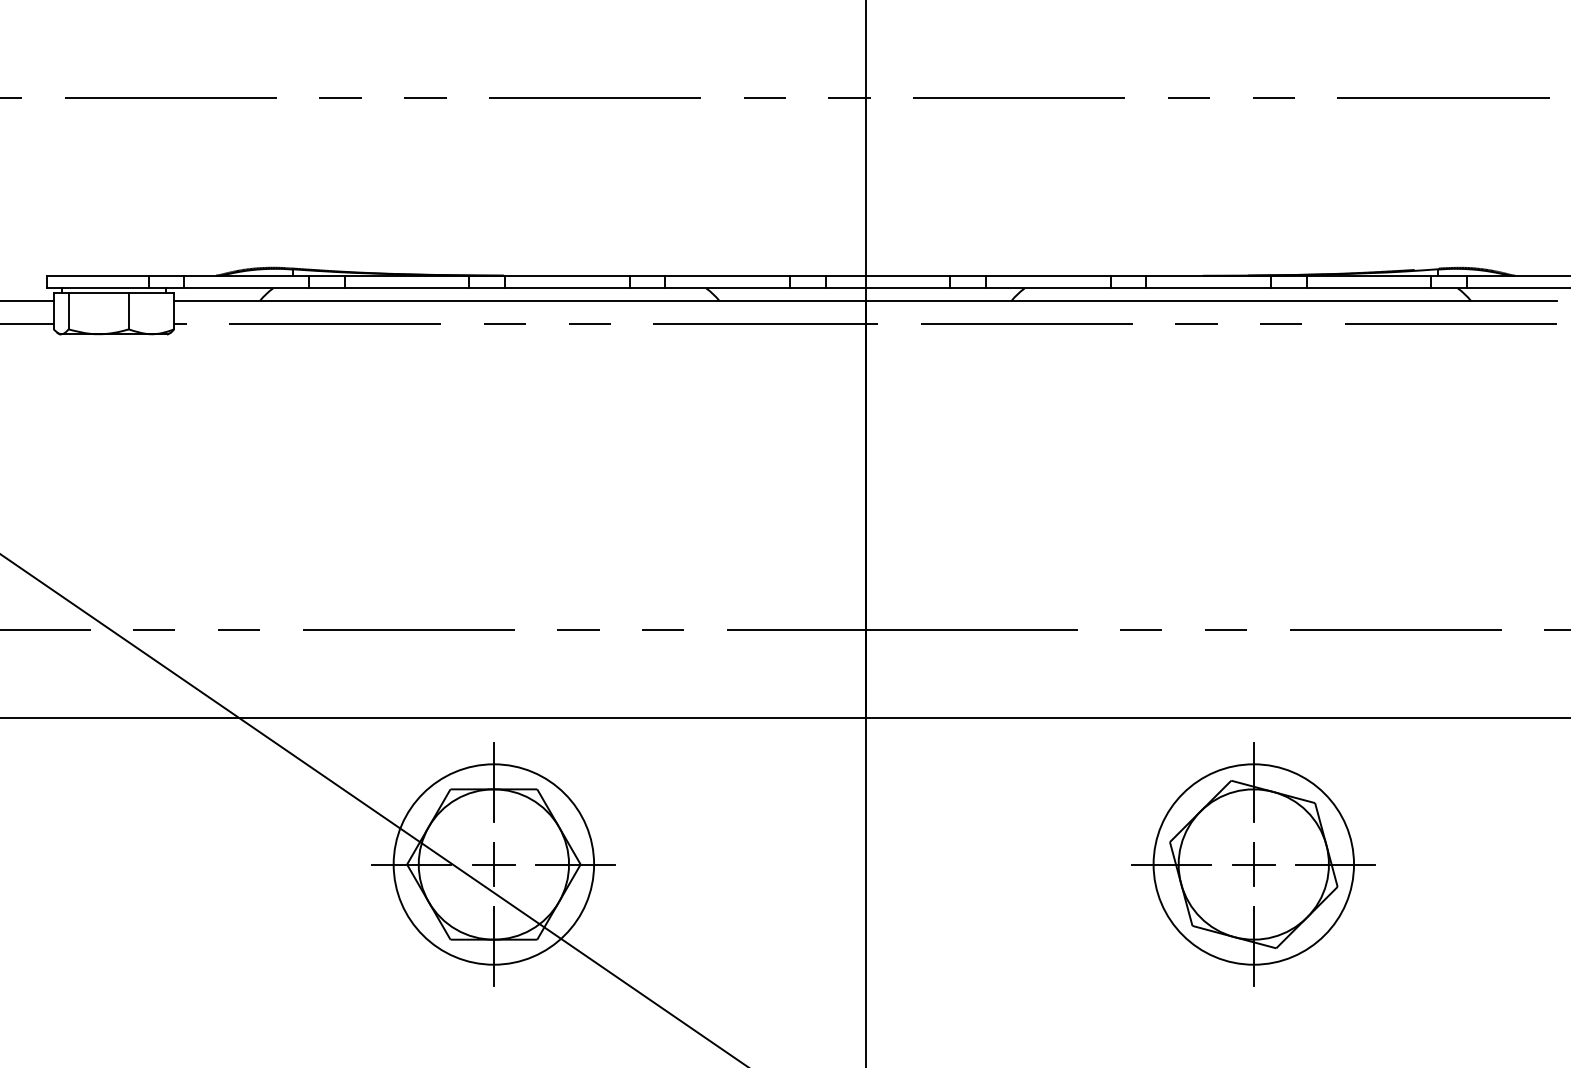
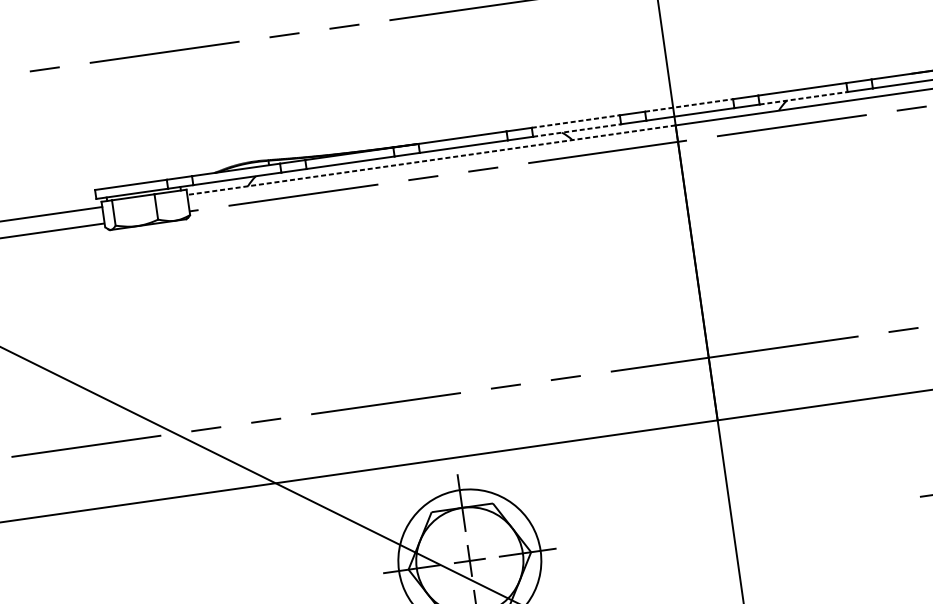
line: (728, 275) -> (576, 121), solid -> dashed
line: (888, 275) -> (689, 105), solid -> dashed
line: (728, 288) -> (577, 130), solid -> dashed
line: (1048, 288) -> (803, 98), solid -> dashed
line: (519, 300) -> (431, 159), solid -> dashed

